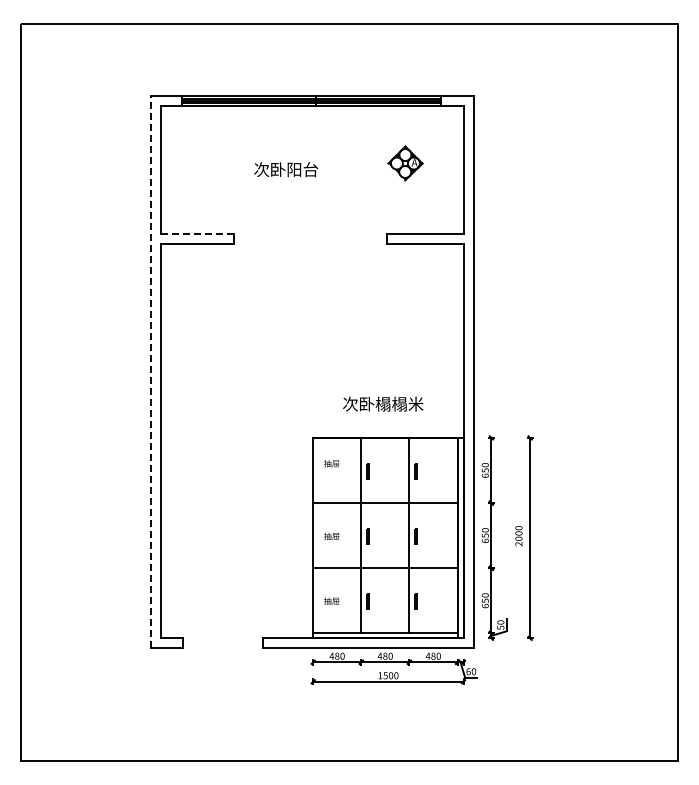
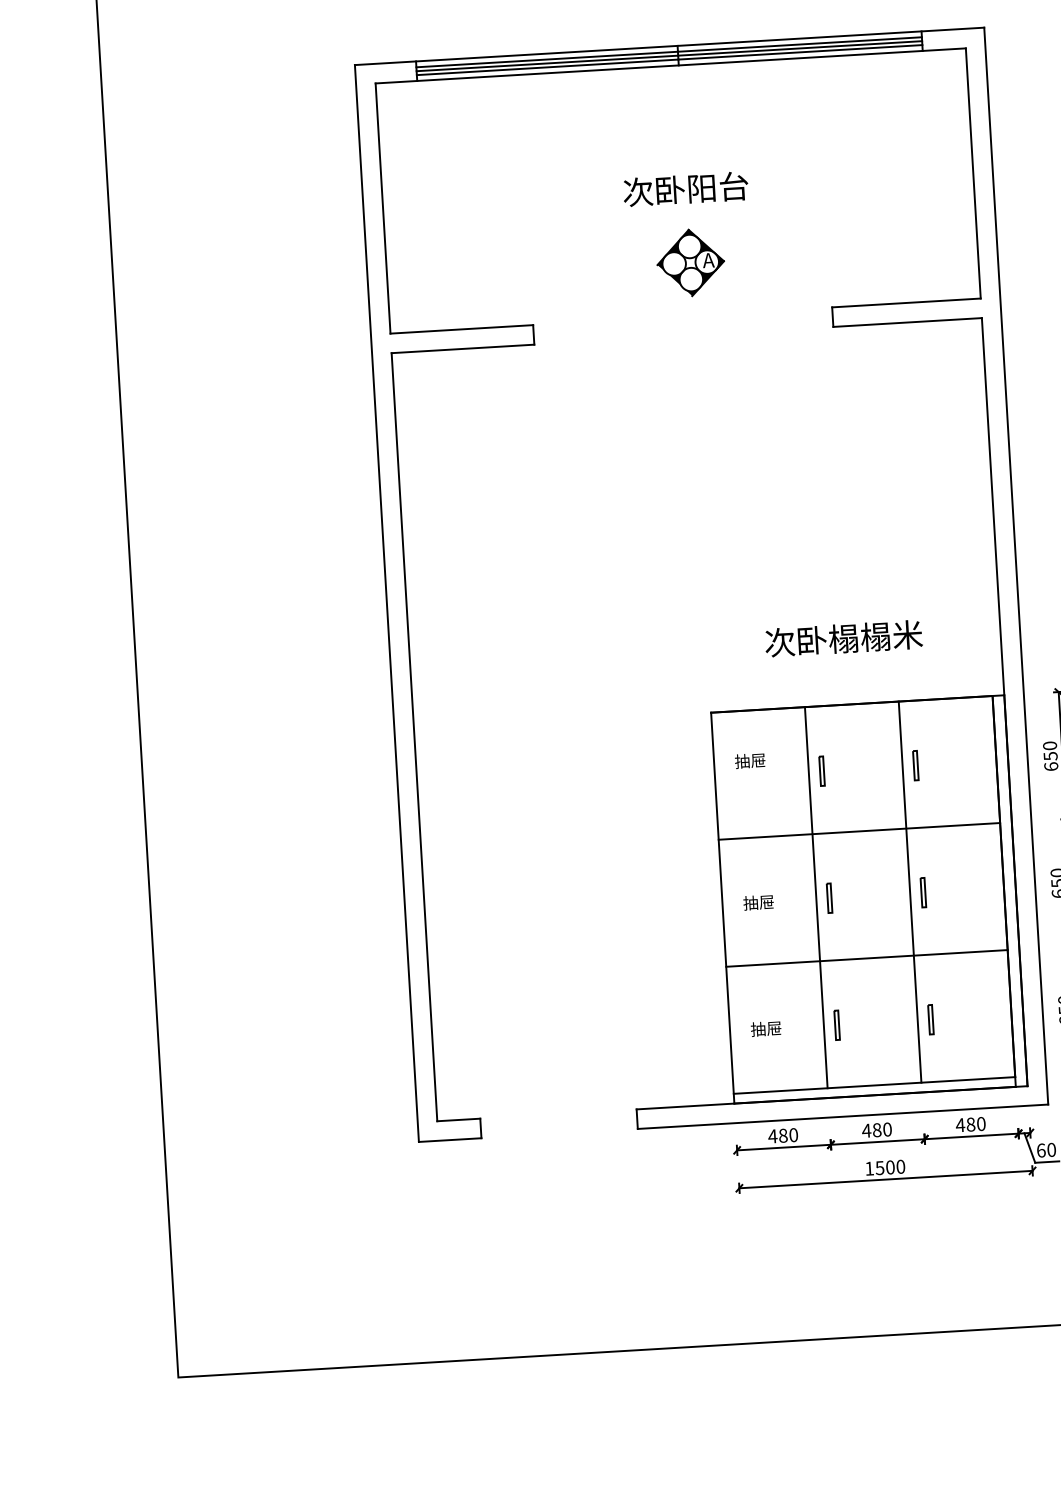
part: (405, 163) -> (690, 263), moved
text: (285, 169) -> (684, 189), moved
line: (197, 234) -> (461, 329), dashed -> solid
line: (150, 371) -> (386, 602), dashed -> solid

